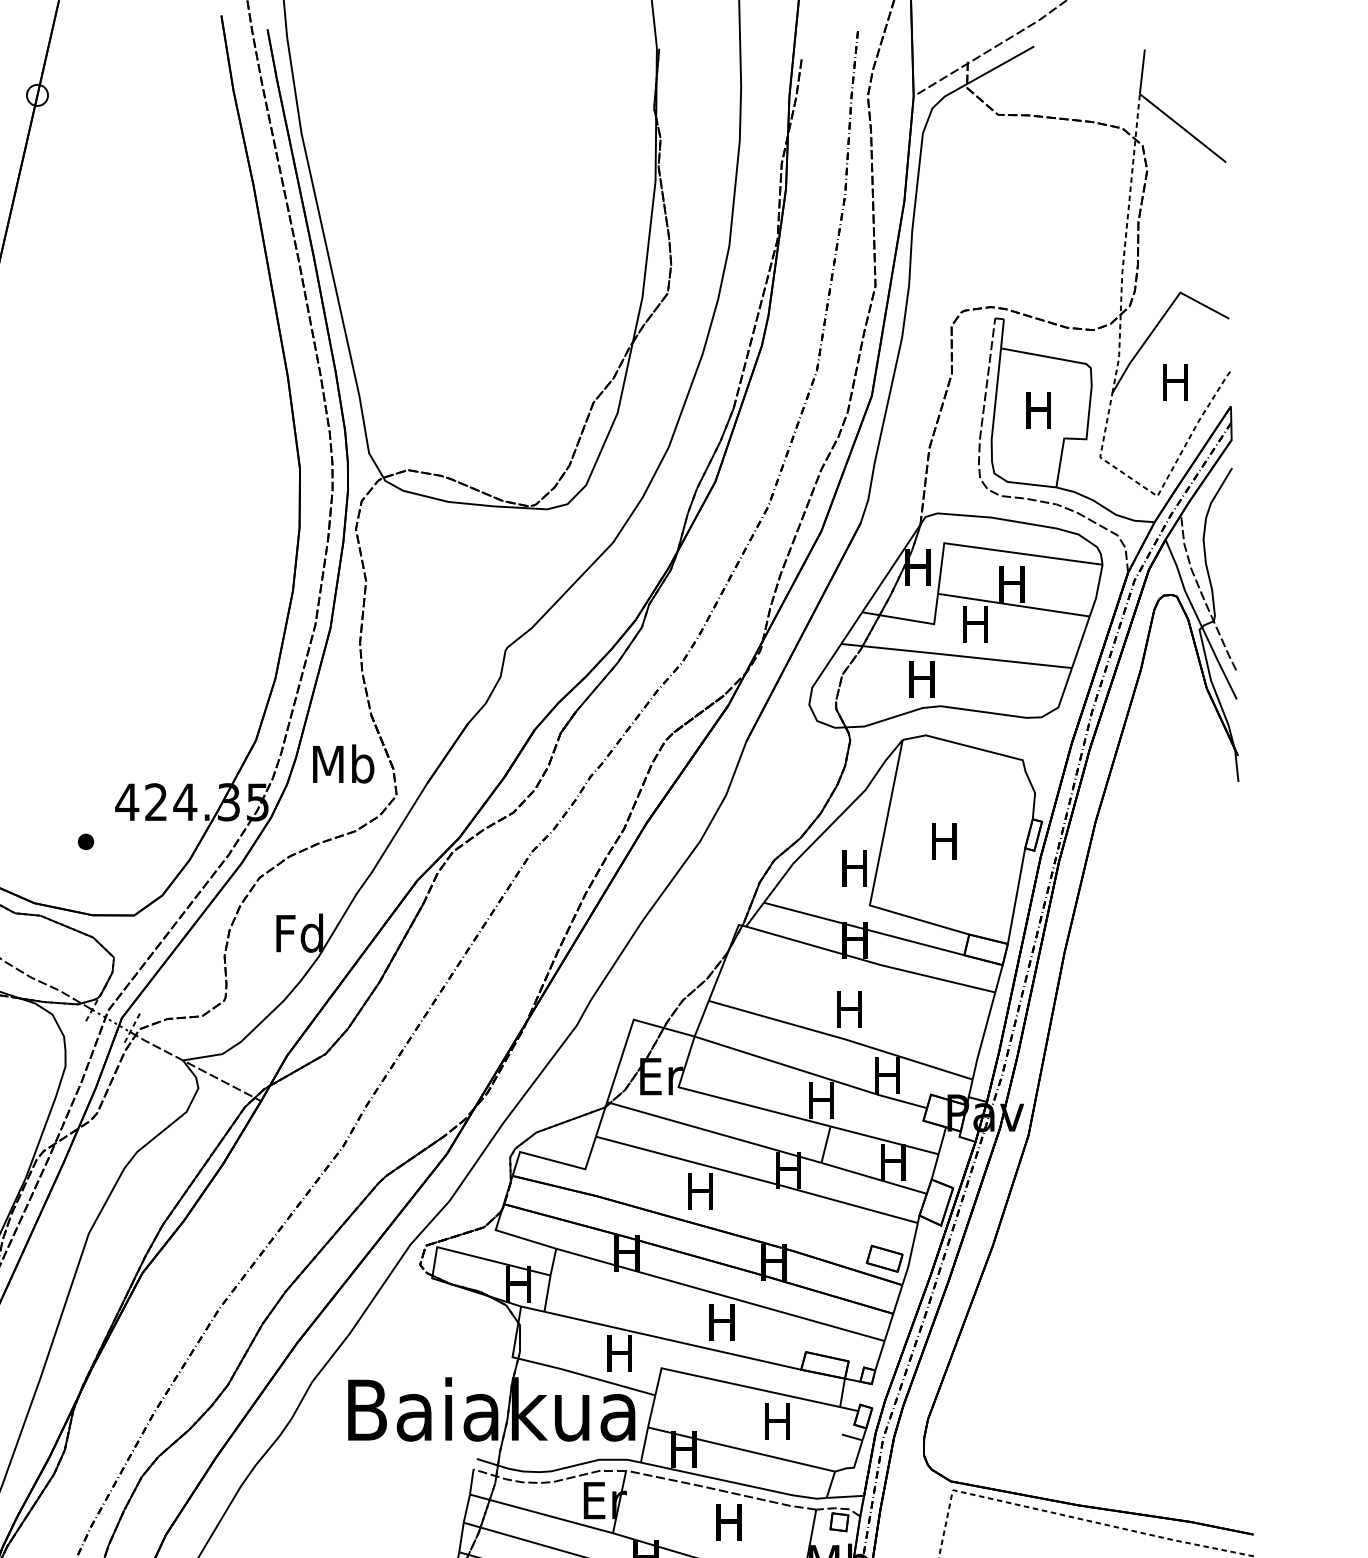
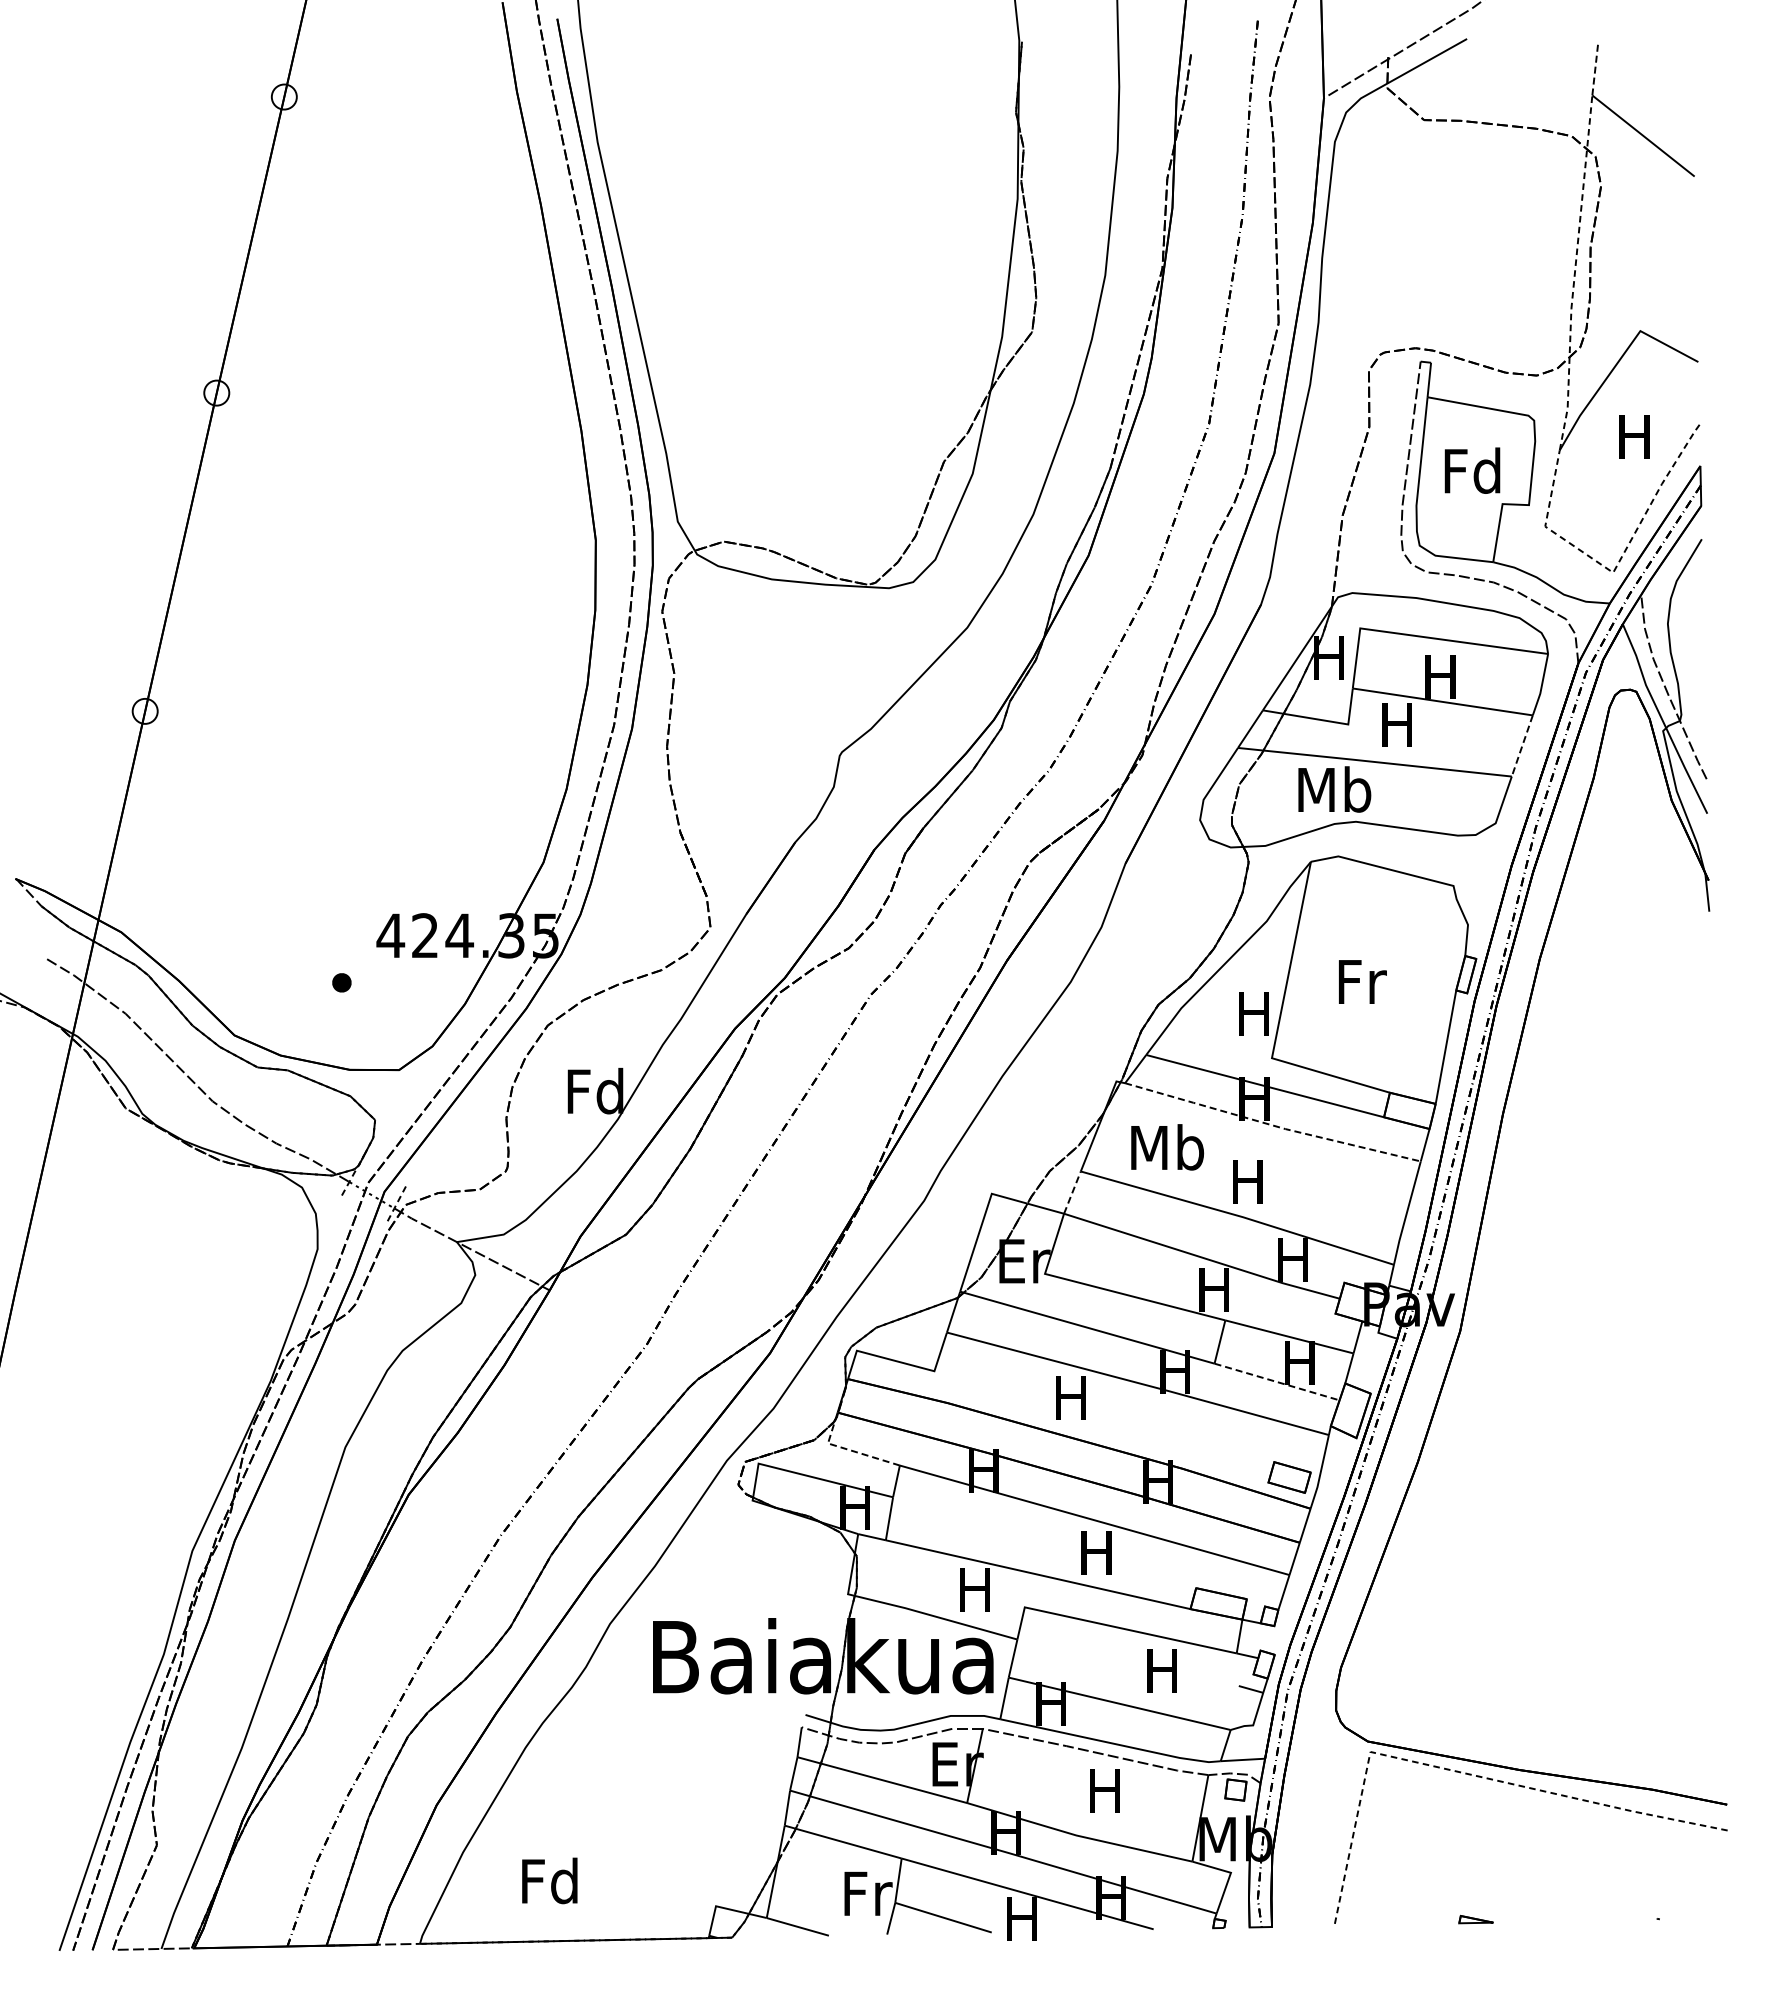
line: (1142, 72) -> (1595, 69), solid -> dashed
text: (1038, 410) -> (1472, 470), H -> Fd
line: (1081, 642) -> (1522, 746), solid -> dashed
text: (922, 678) -> (1334, 789), H -> Mb
text: (343, 764) -> (1167, 1147), moved
text: (946, 840) -> (1362, 981), H -> Fr
line: (870, 962) -> (1272, 1125), solid -> dashed
line: (701, 1018) -> (1072, 1192), solid -> dashed
line: (874, 1178) -> (1277, 1382), solid -> dashed
line: (514, 1236) -> (850, 1450), solid -> dashed

